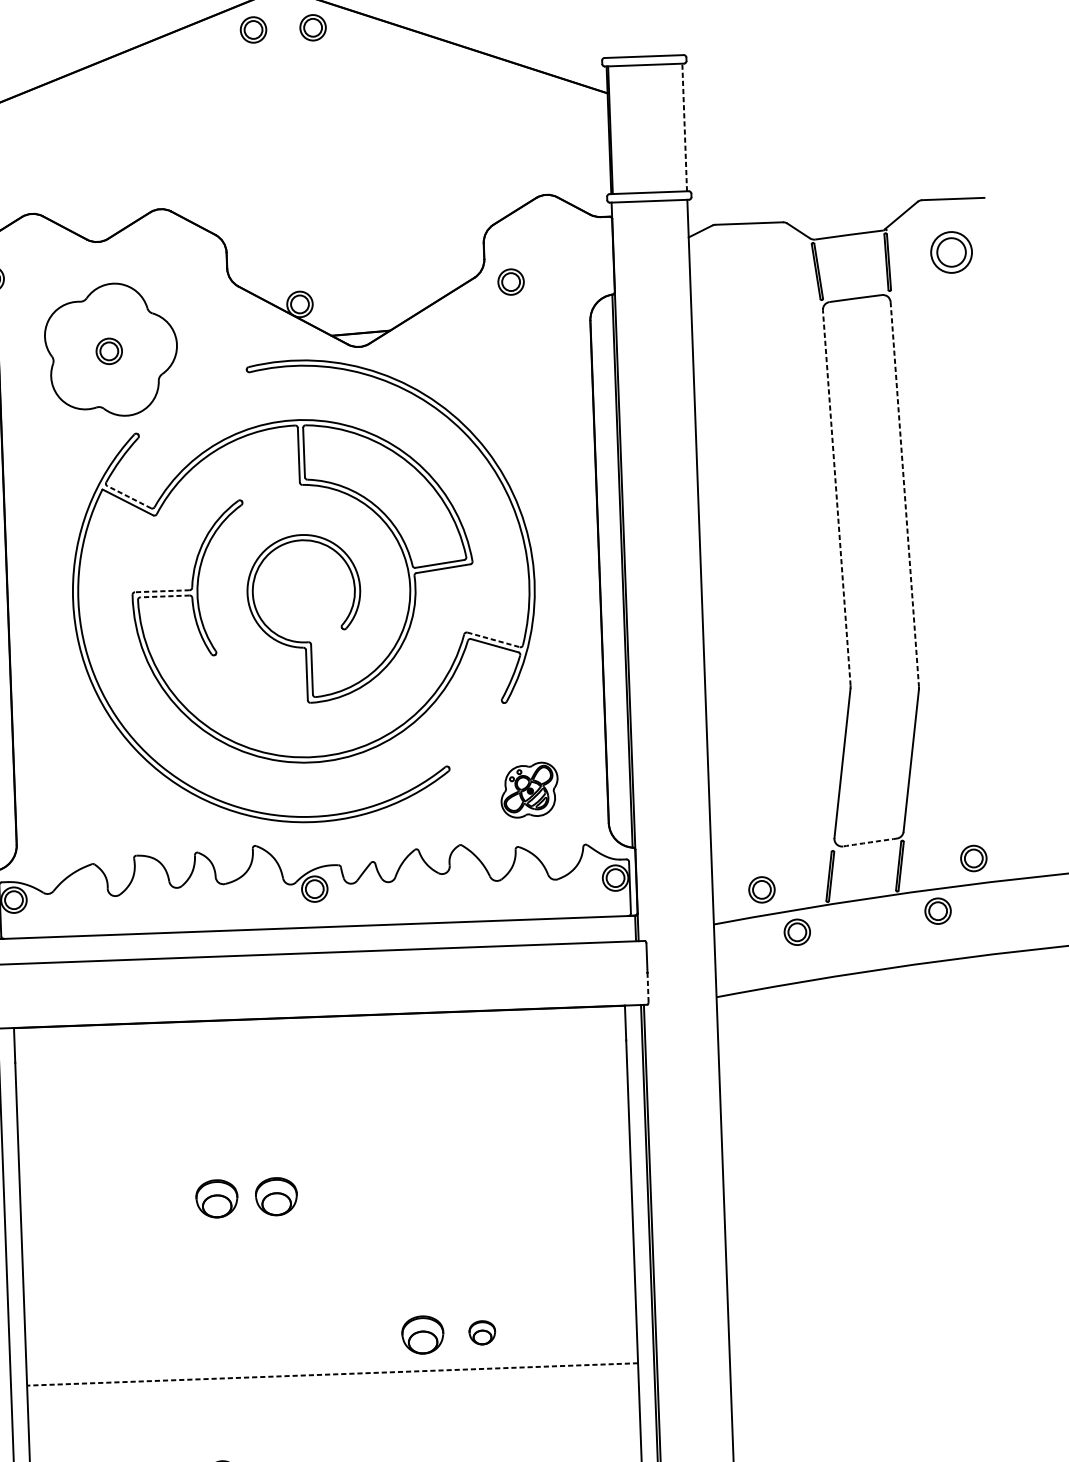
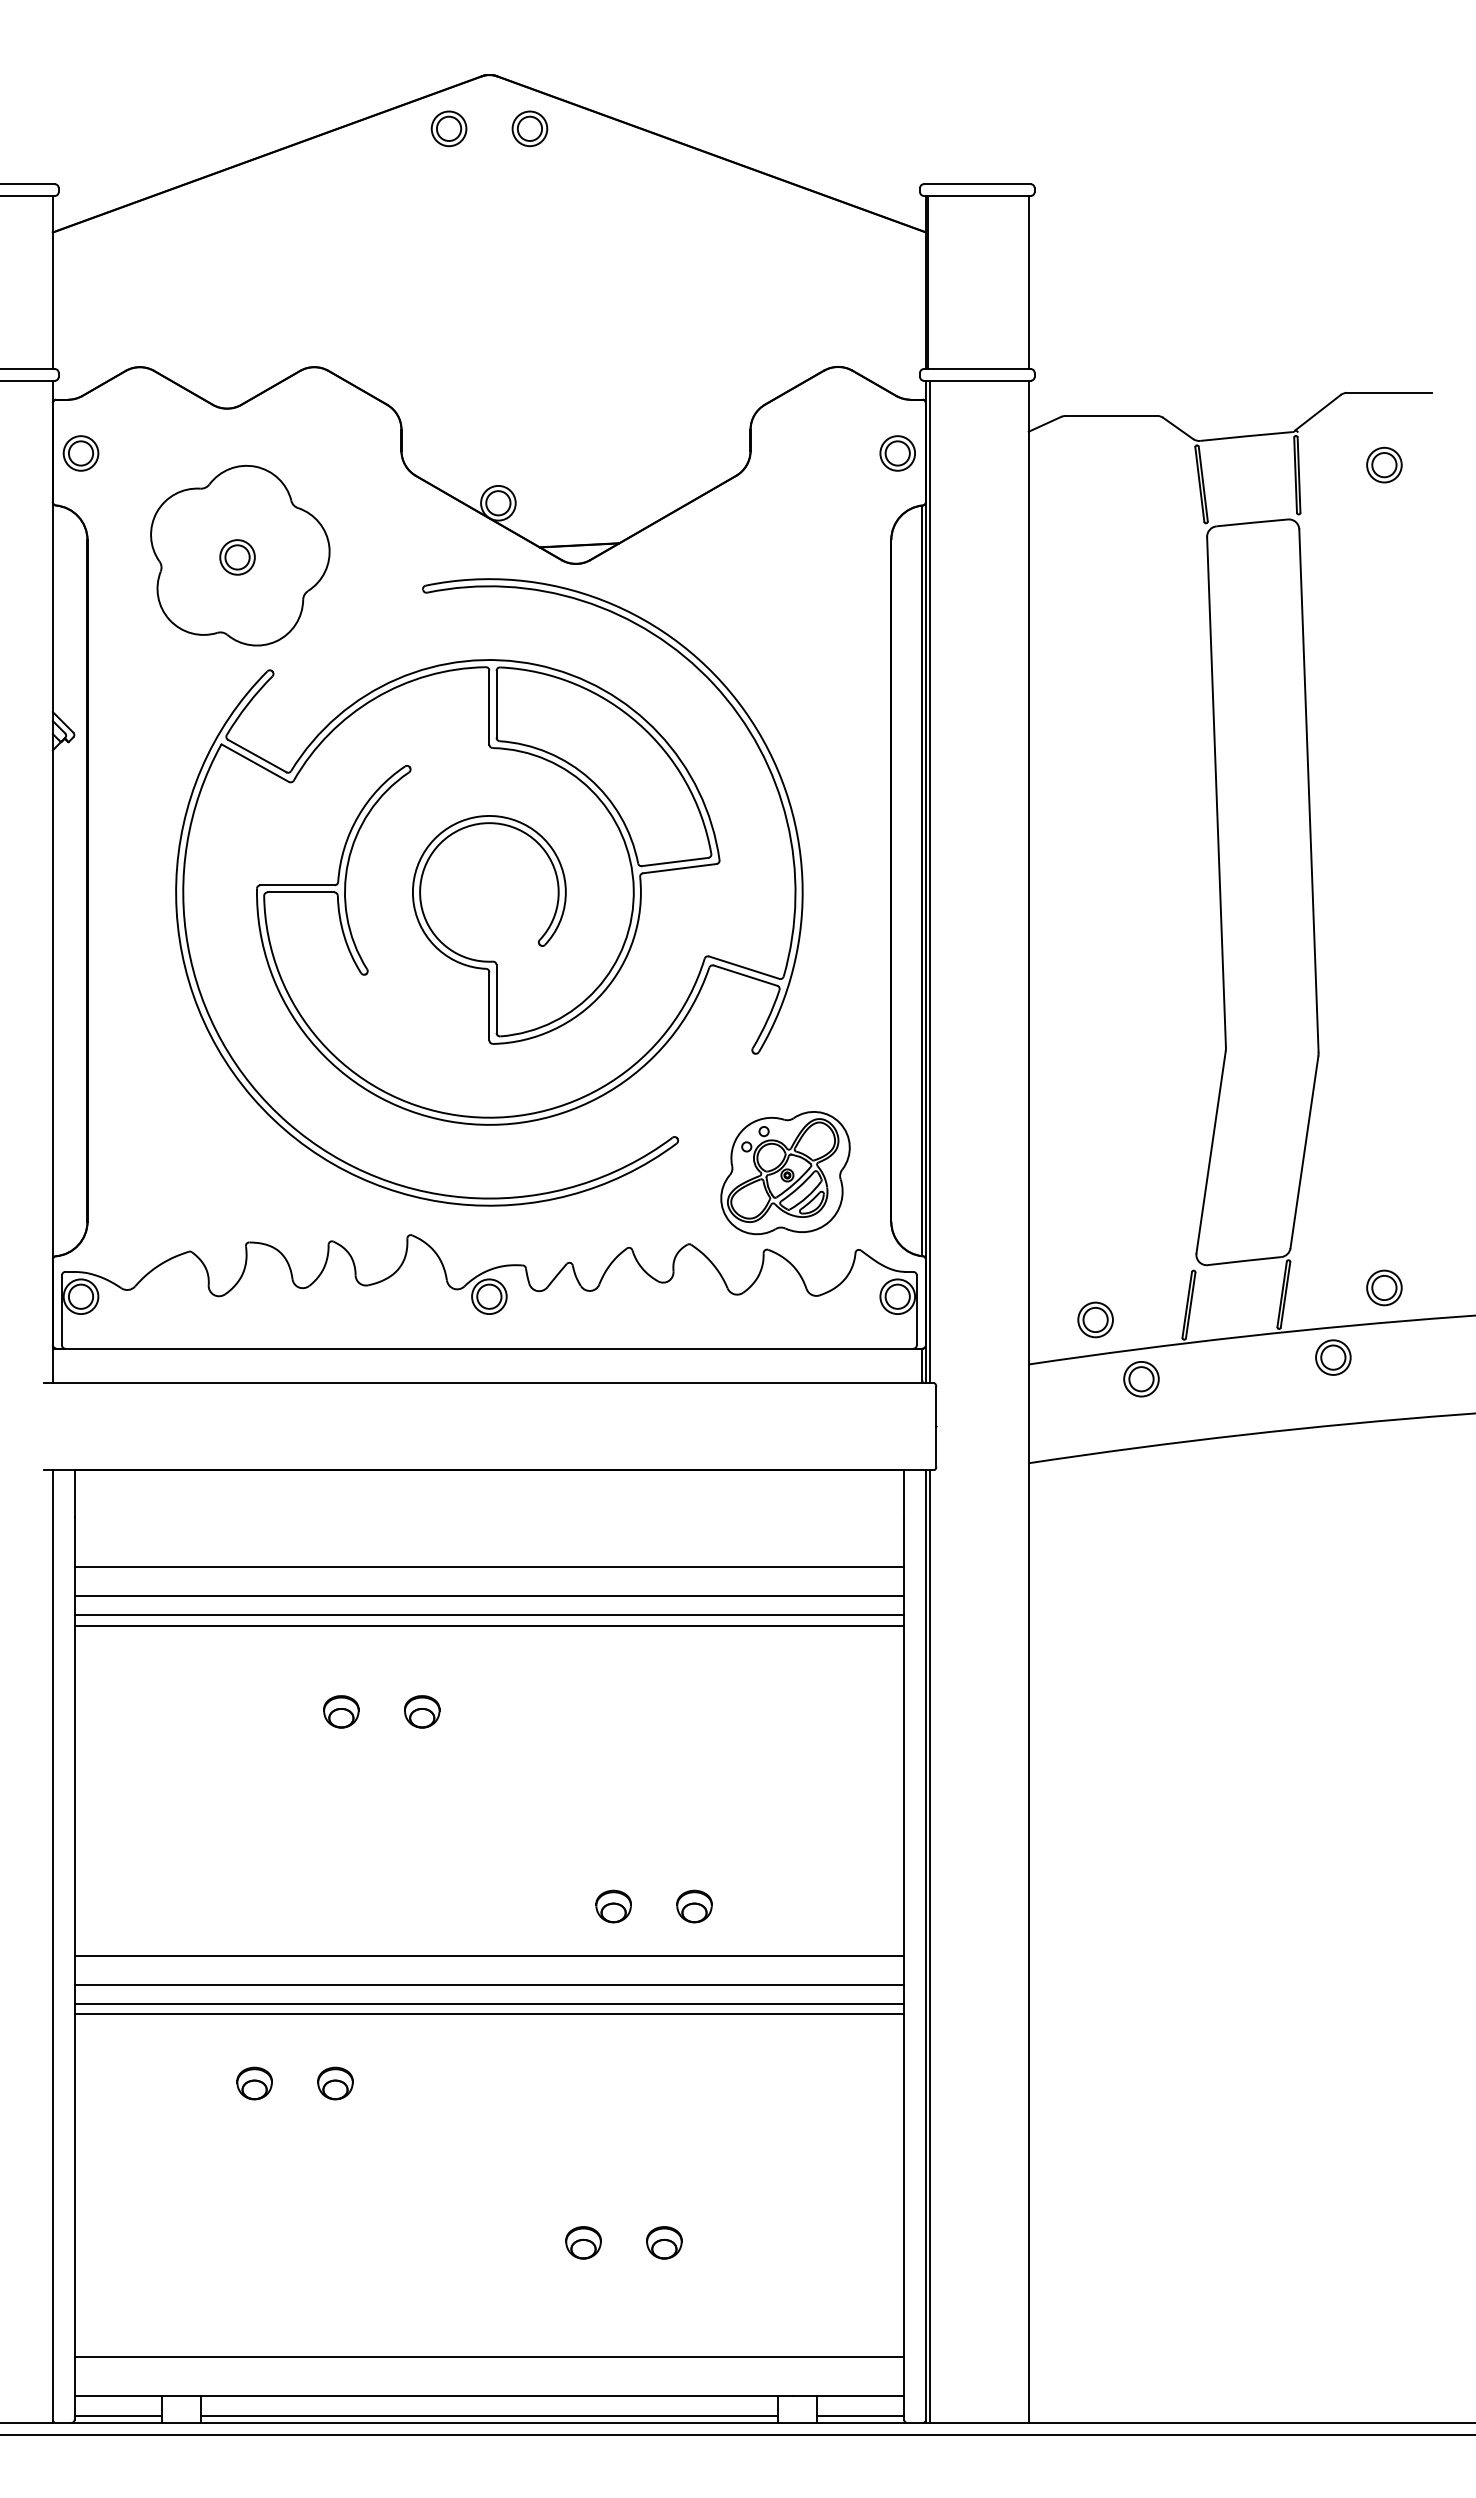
line: (684, 127) -> (1028, 282), dashed -> solid
part: (951, 251) -> (1384, 464), size x0.62
part: (510, 282) -> (897, 453), moved
line: (904, 494) -> (1308, 790), dashed -> solid
line: (128, 496) -> (256, 755), dashed -> solid
line: (836, 497) -> (1216, 791), dashed -> solid
line: (627, 571) -> (929, 881), added
line: (162, 591) -> (297, 885), dashed -> solid
line: (164, 596) -> (300, 892), dashed -> solid
line: (493, 639) -> (744, 967), dashed -> solid
part: (529, 790) -> (785, 1173), size x1.67
arc: (870, 842) -> (1244, 1260), dashed -> solid
line: (648, 987) -> (936, 1446), dashed -> solid
line: (322, 1088) -> (489, 1567), added
line: (322, 1109) -> (489, 1596), added
line: (323, 1123) -> (489, 1615), added
line: (323, 1131) -> (489, 1625), added
part: (276, 1196) -> (422, 1711), size x0.62
part: (217, 1198) -> (341, 1711), size x0.62
part: (422, 1334) -> (613, 1906), size x0.62
line: (332, 1374) -> (489, 1955), dashed -> solid
line: (333, 1395) -> (489, 1984), added
line: (333, 1409) -> (489, 2003), added
line: (334, 1417) -> (489, 2014), added

